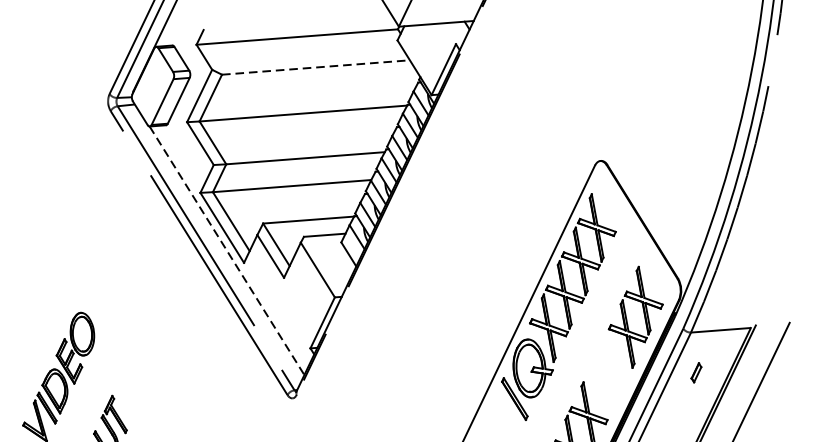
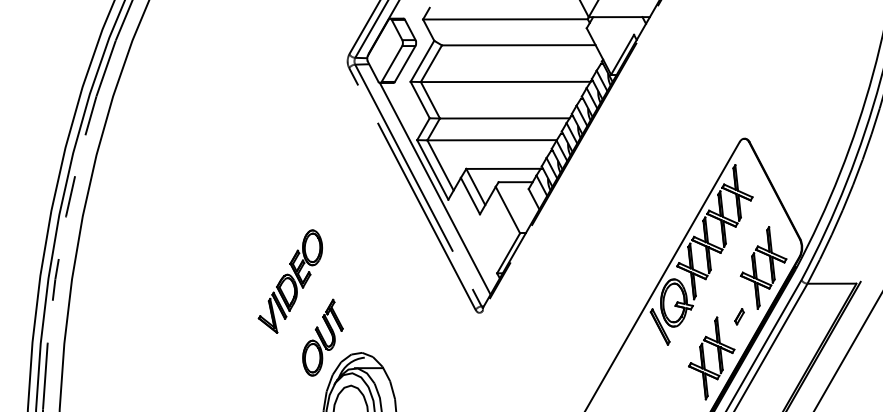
line: (315, 67) -> (518, 45), dashed -> solid
line: (227, 251) -> (435, 189), dashed -> solid
part: (696, 372) -> (739, 316), moved

